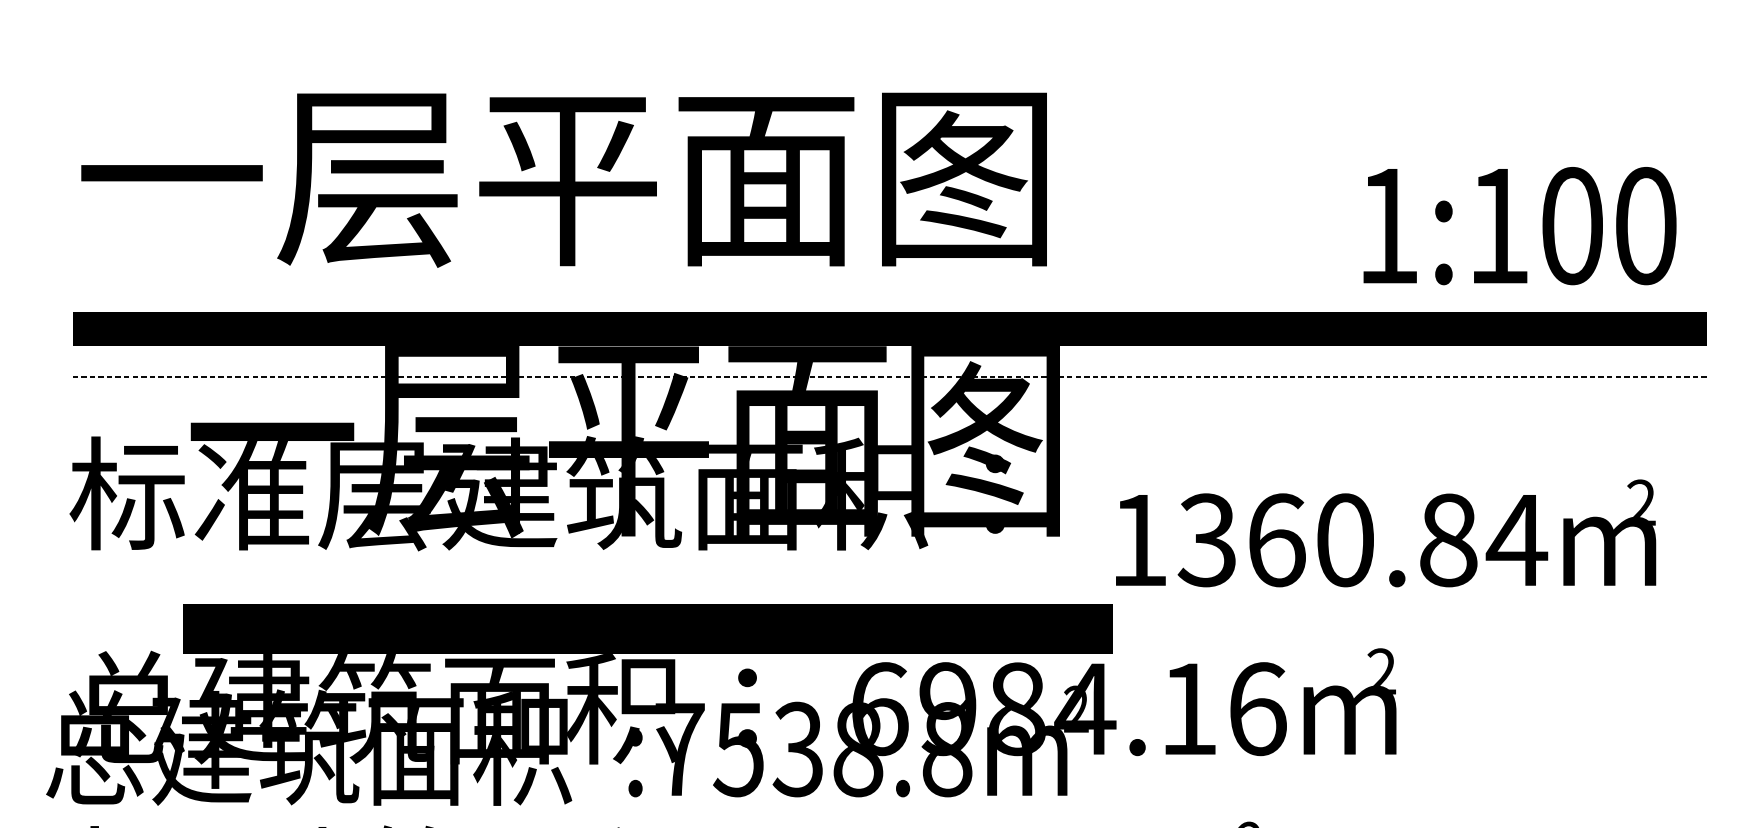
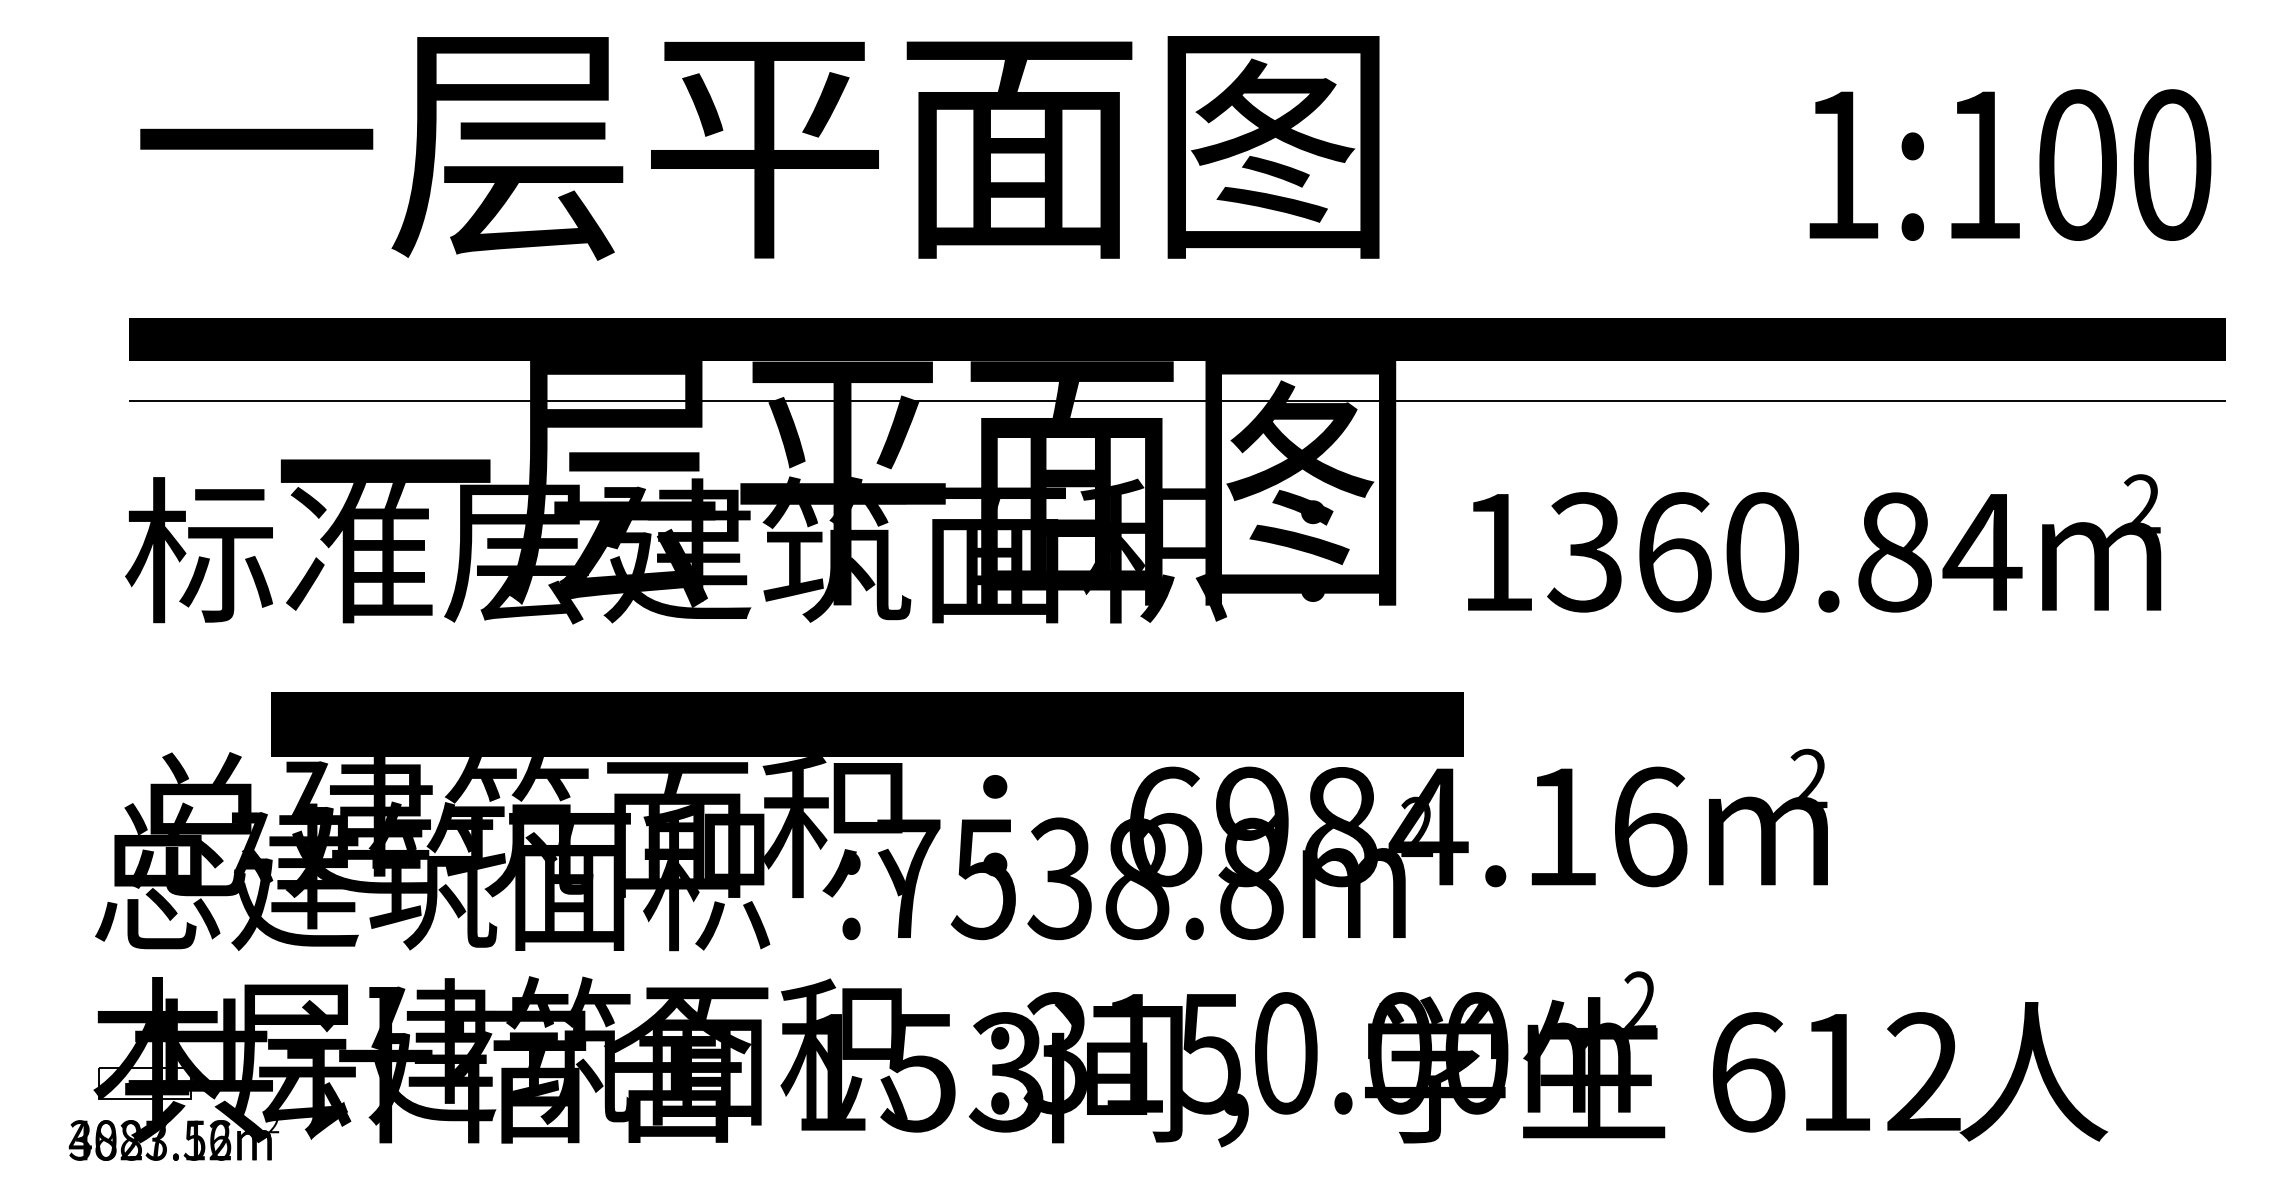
text: (1520, 225) -> (2010, 164), moved
line: (889, 377) -> (1177, 401), dashed -> solid
text: (1385, 533) -> (1814, 543), moved

